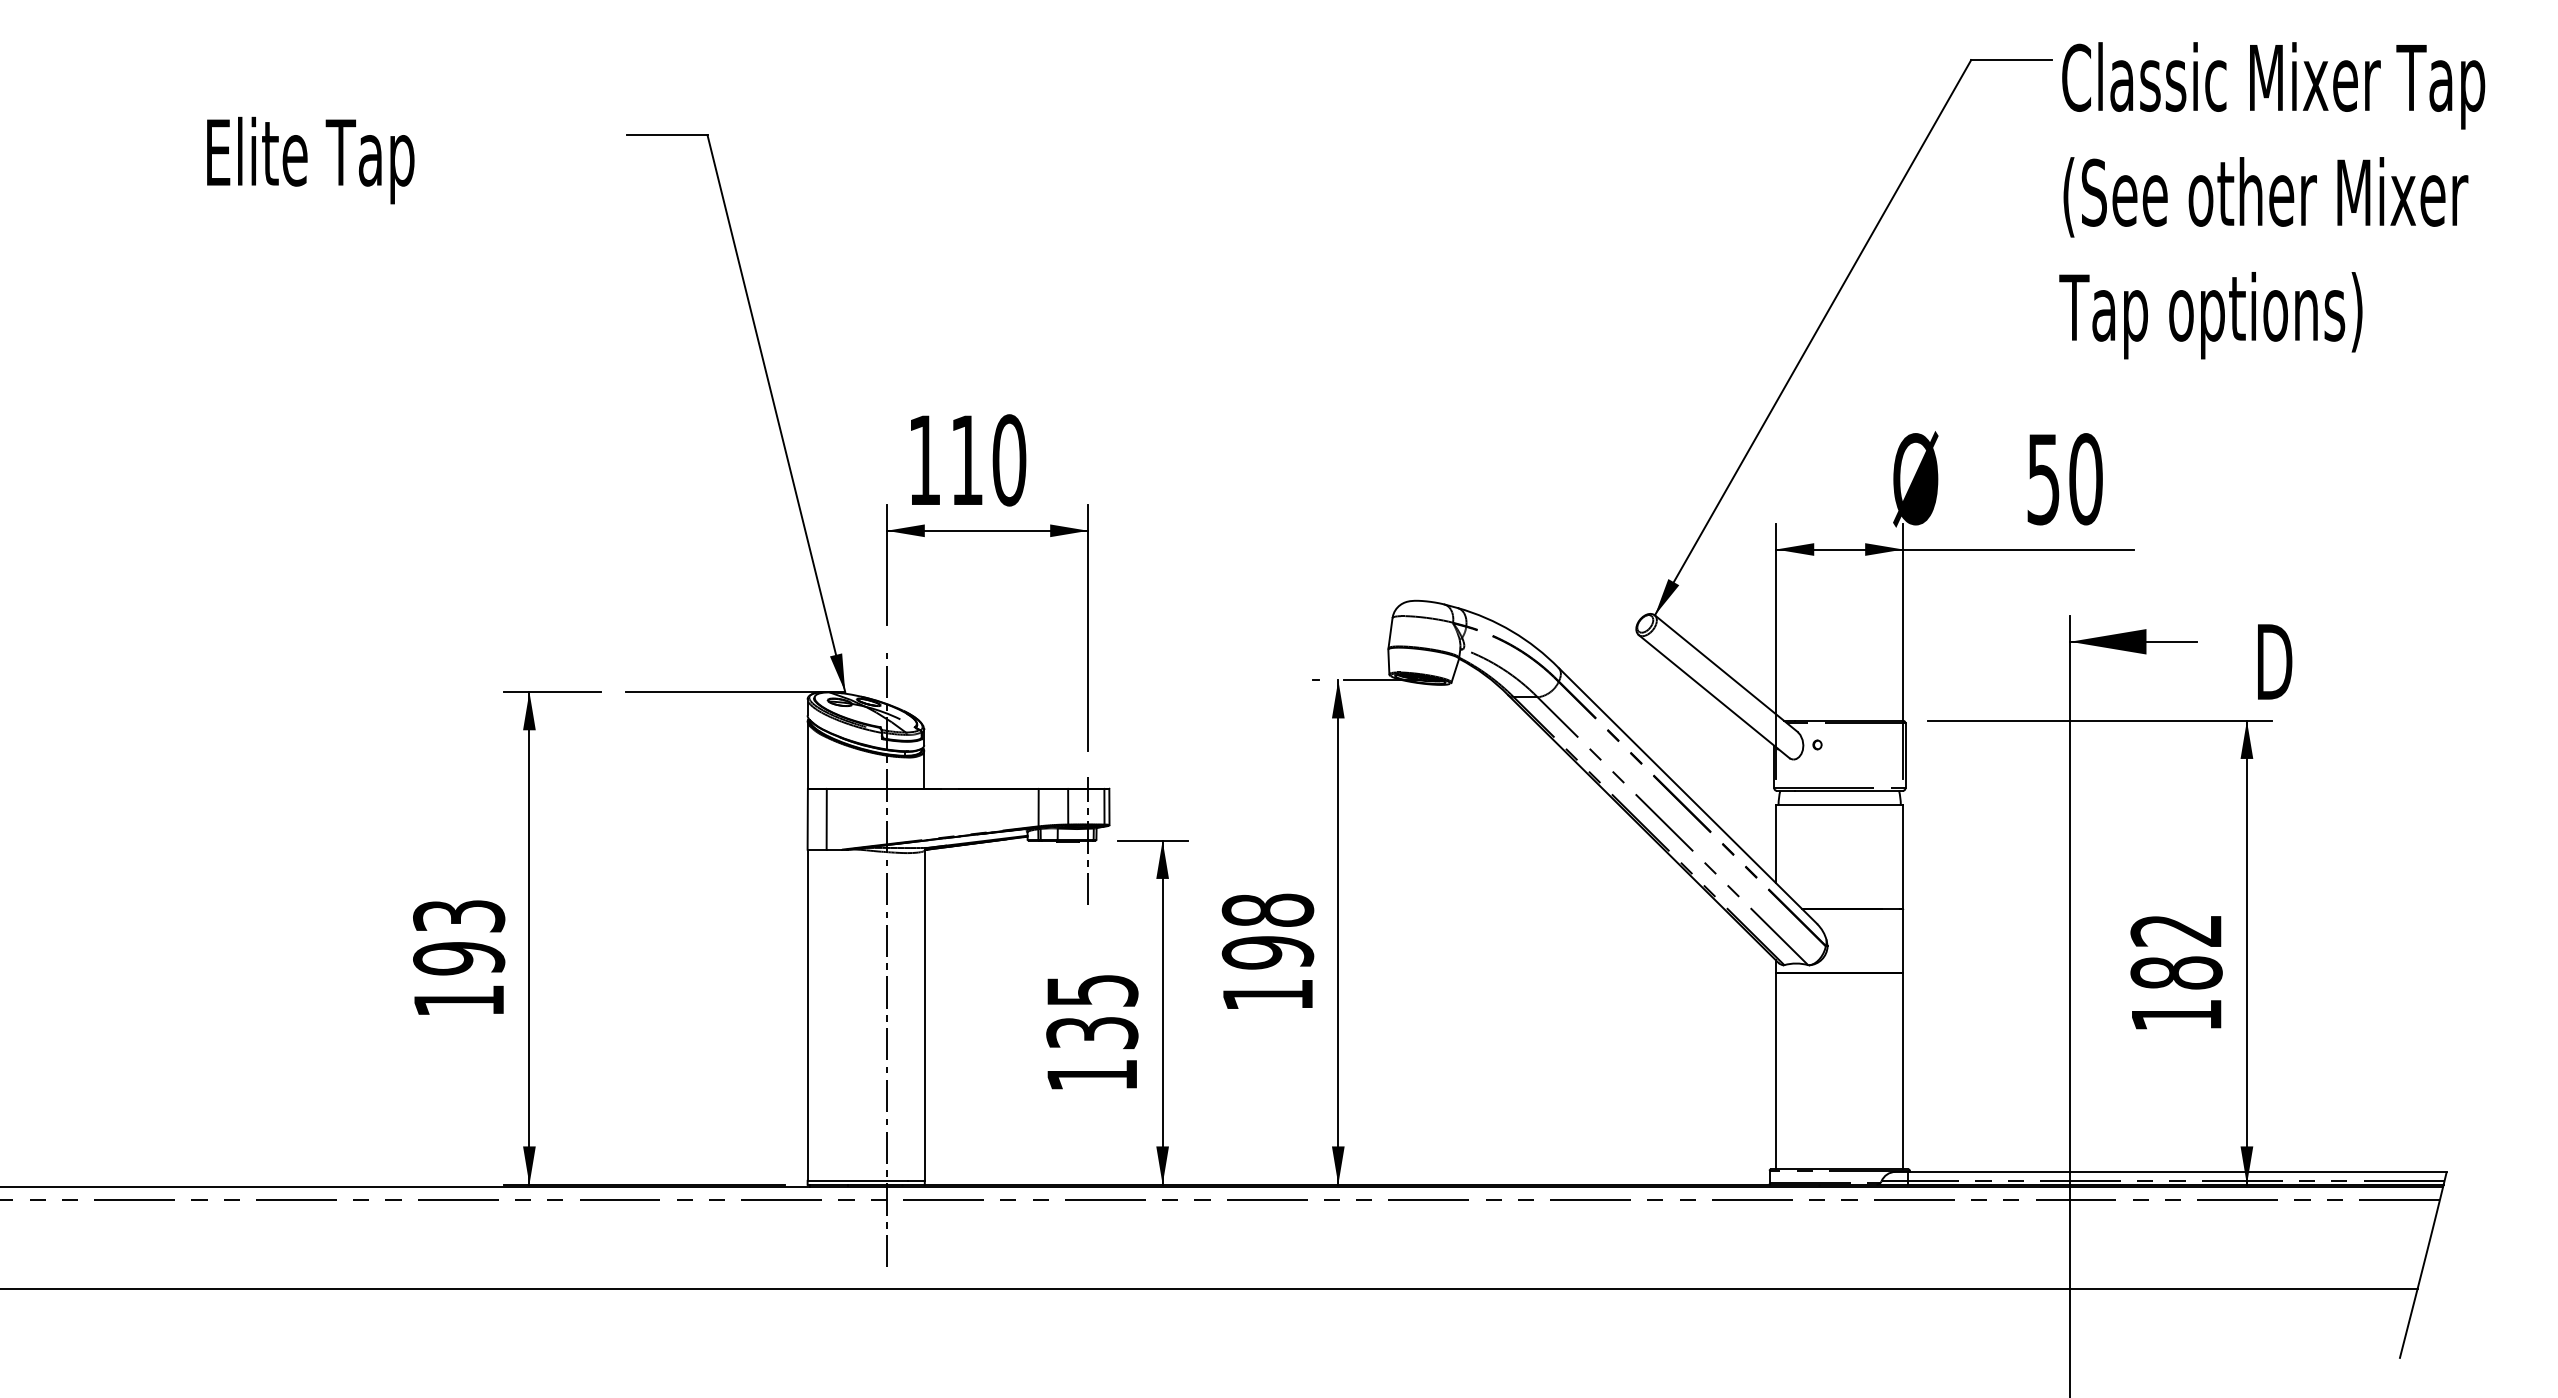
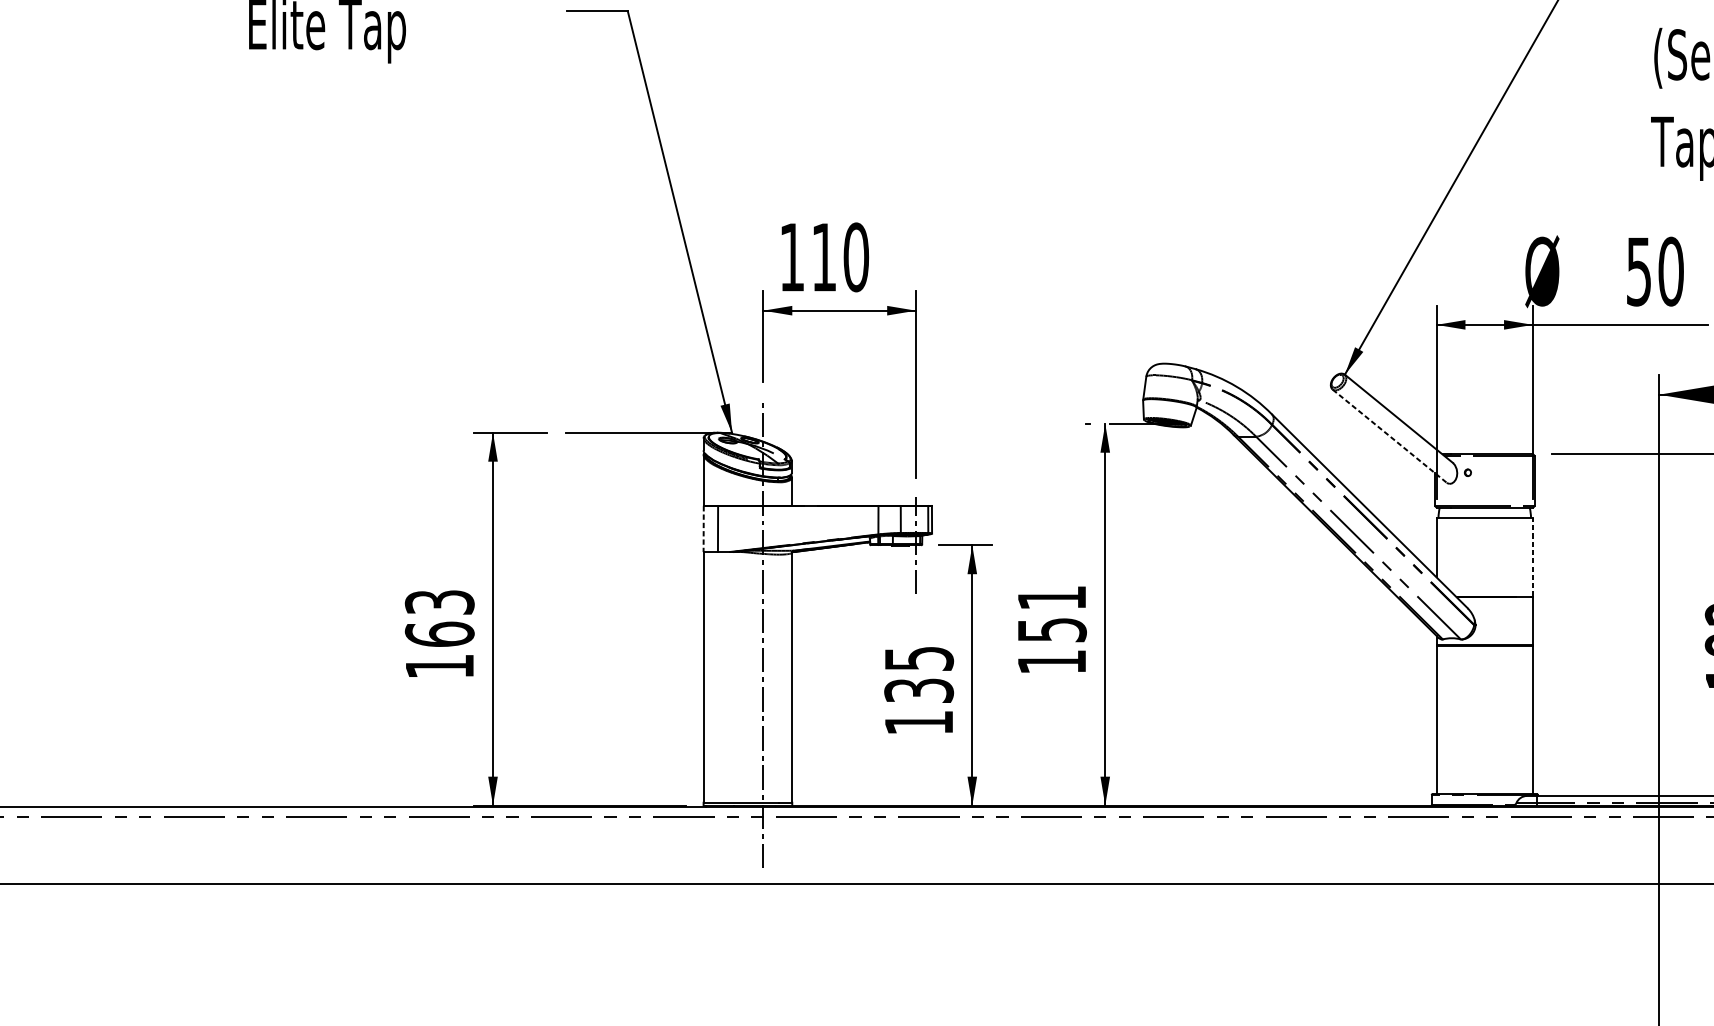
line: (1714, 696) -> (1390, 436), solid -> dashed
line: (807, 819) -> (703, 529), solid -> dashed
line: (1903, 856) -> (1533, 557), solid -> dashed
text: (1267, 931) -> (1051, 613), 198 -> 151
text: (459, 958) -> (440, 634), 193 -> 163

